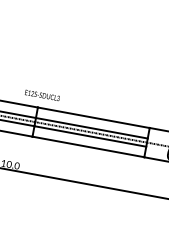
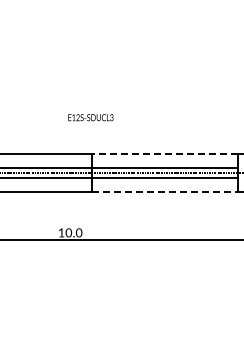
text: (42, 95) -> (90, 117), moved
line: (93, 117) -> (164, 153), solid -> dashed
line: (88, 147) -> (165, 192), solid -> dashed

